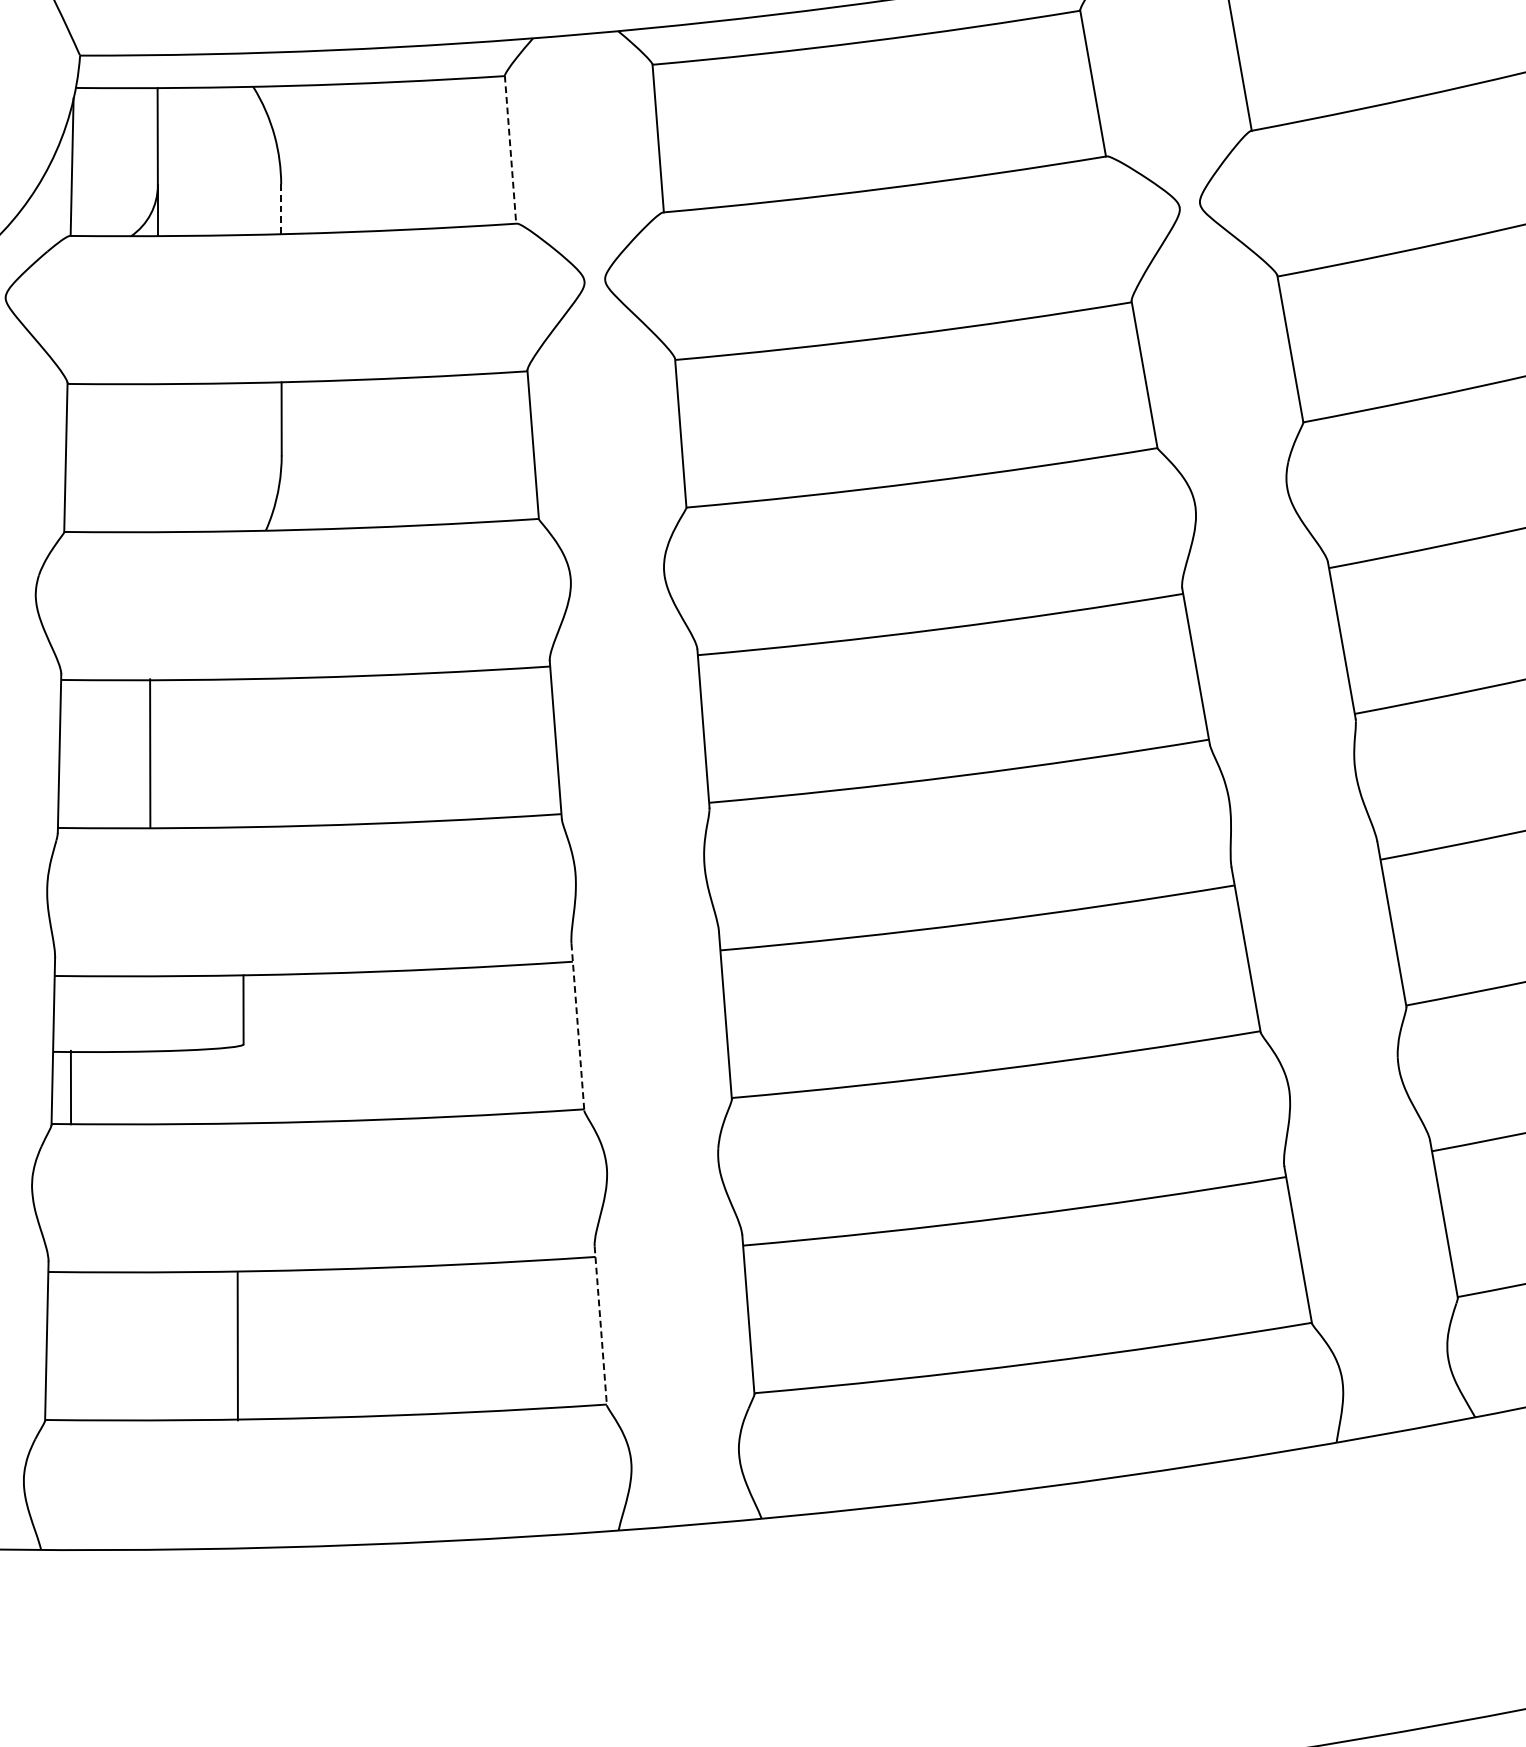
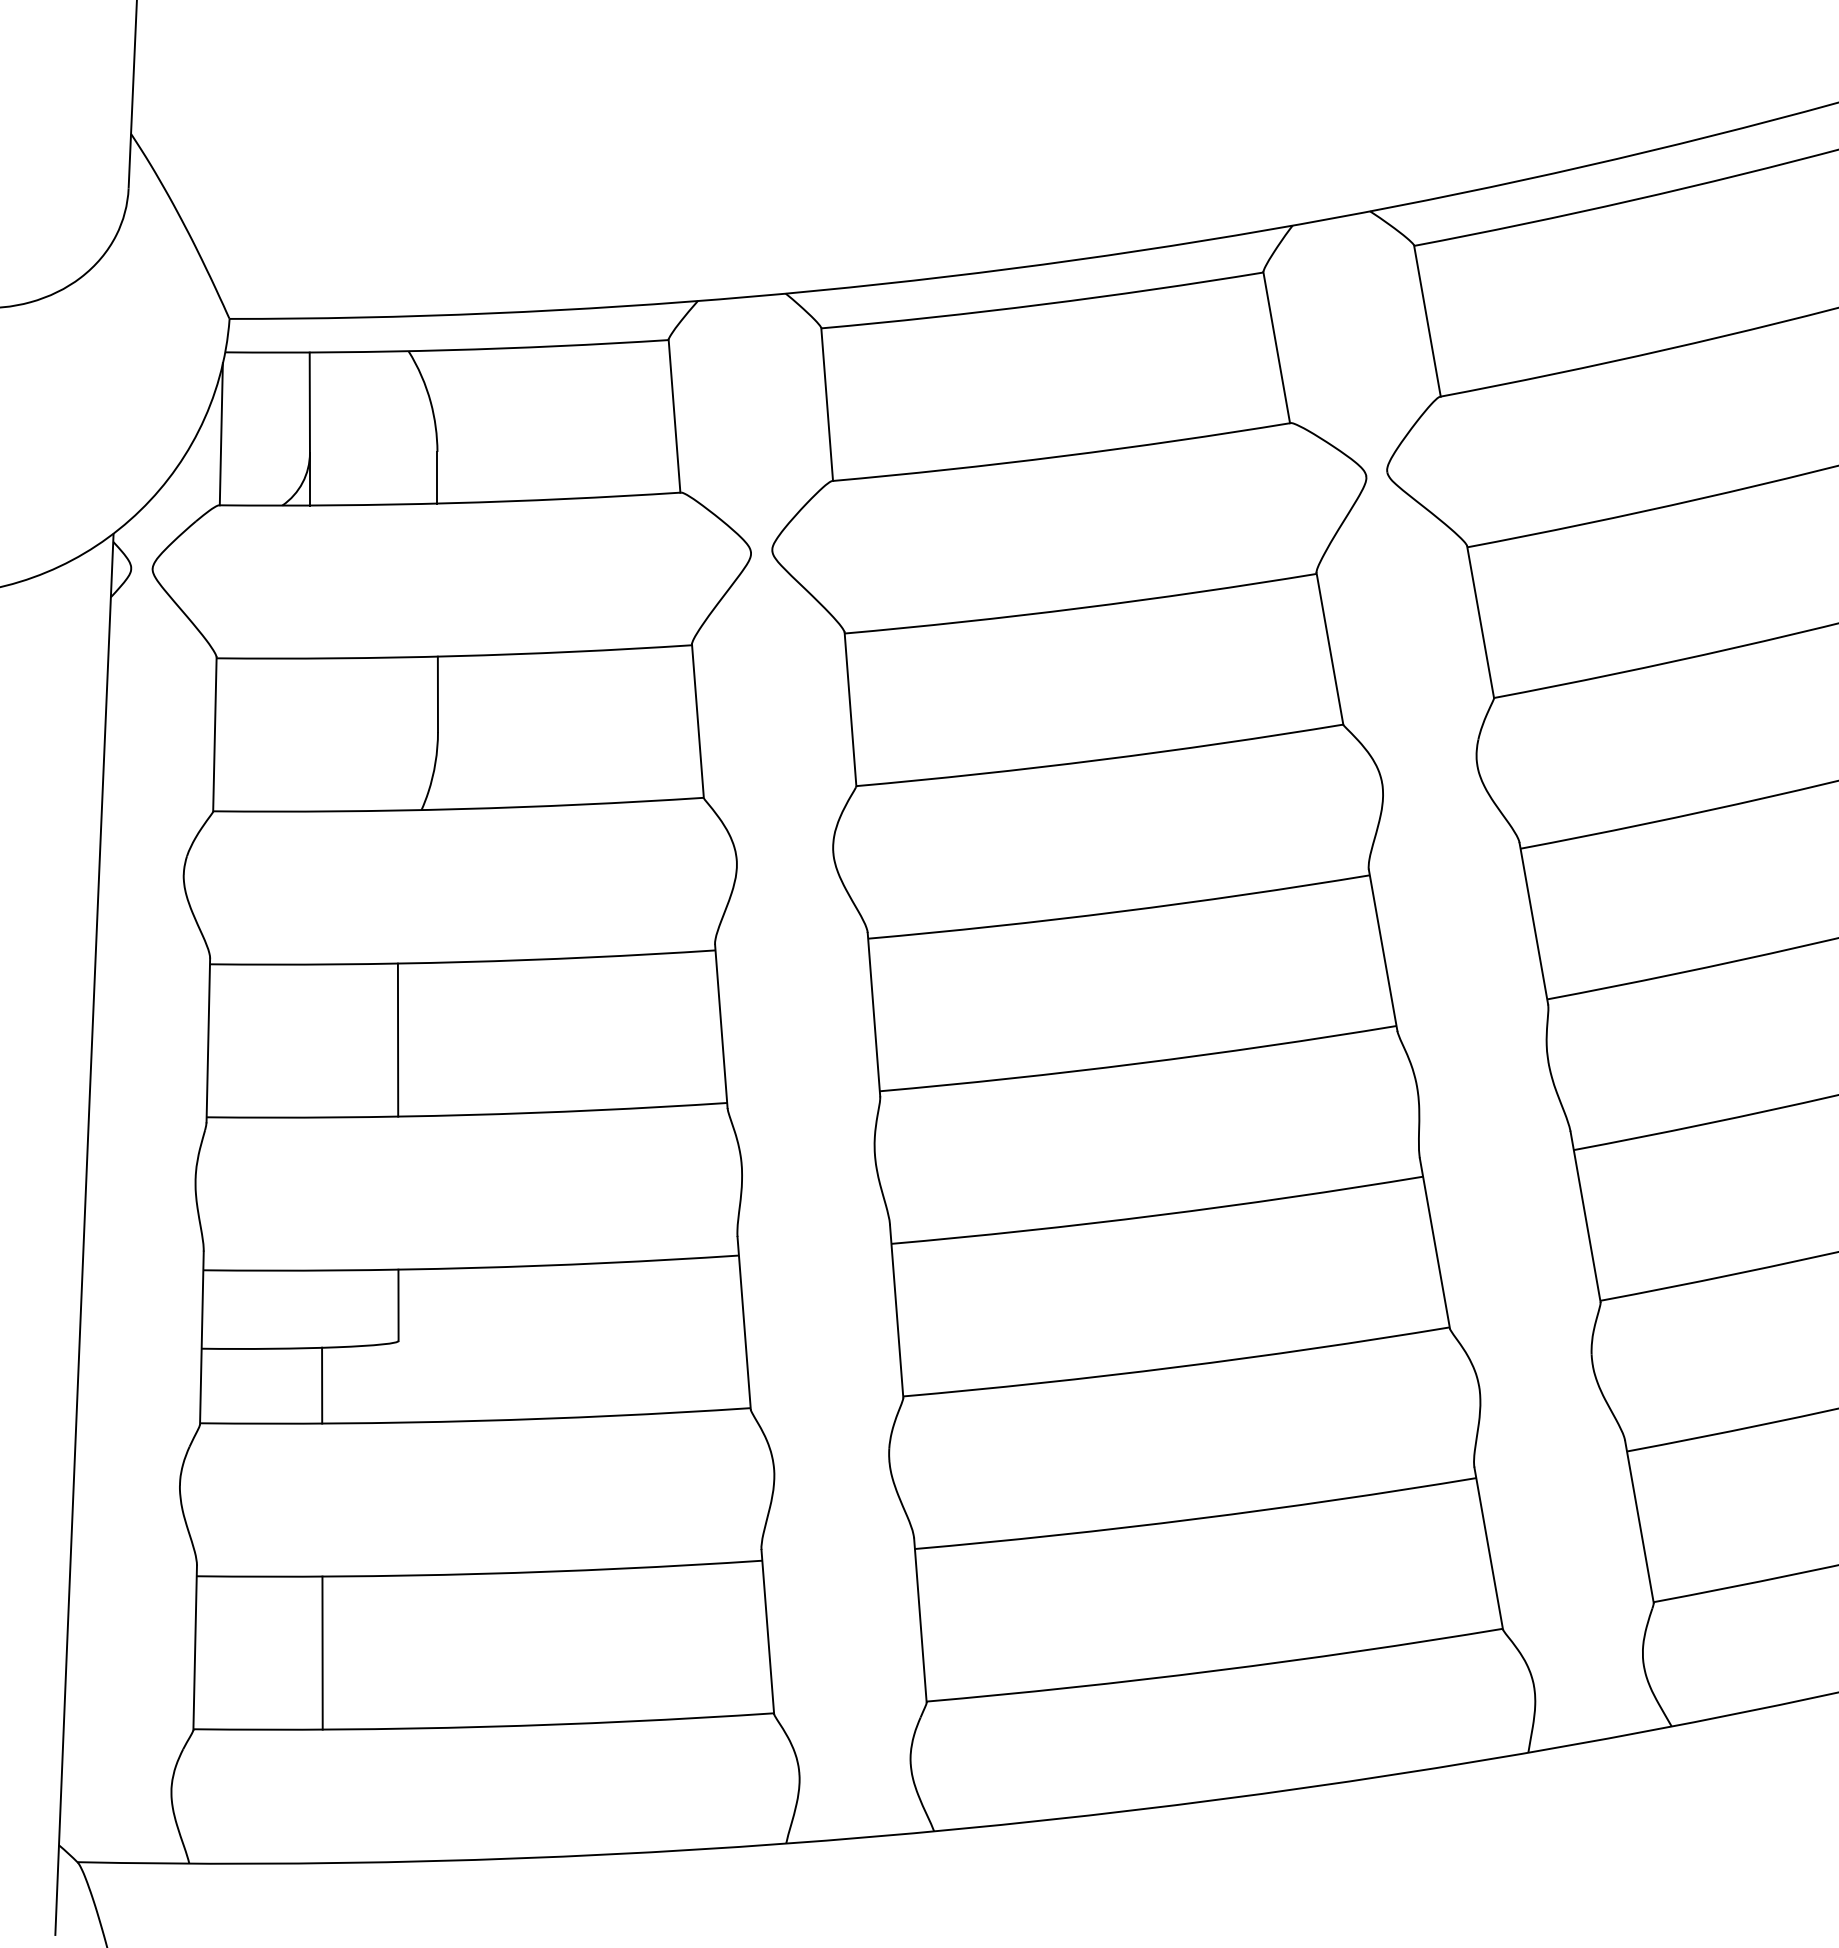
line: (510, 150) -> (674, 416), dashed -> solid
line: (281, 209) -> (437, 477), dashed -> solid
line: (149, 752) -> (397, 1039), moved
line: (578, 1027) -> (744, 1323), dashed -> solid
line: (71, 1087) -> (322, 1385), moved
line: (600, 1326) -> (767, 1632), dashed -> solid
line: (237, 1345) -> (322, 1652), moved

